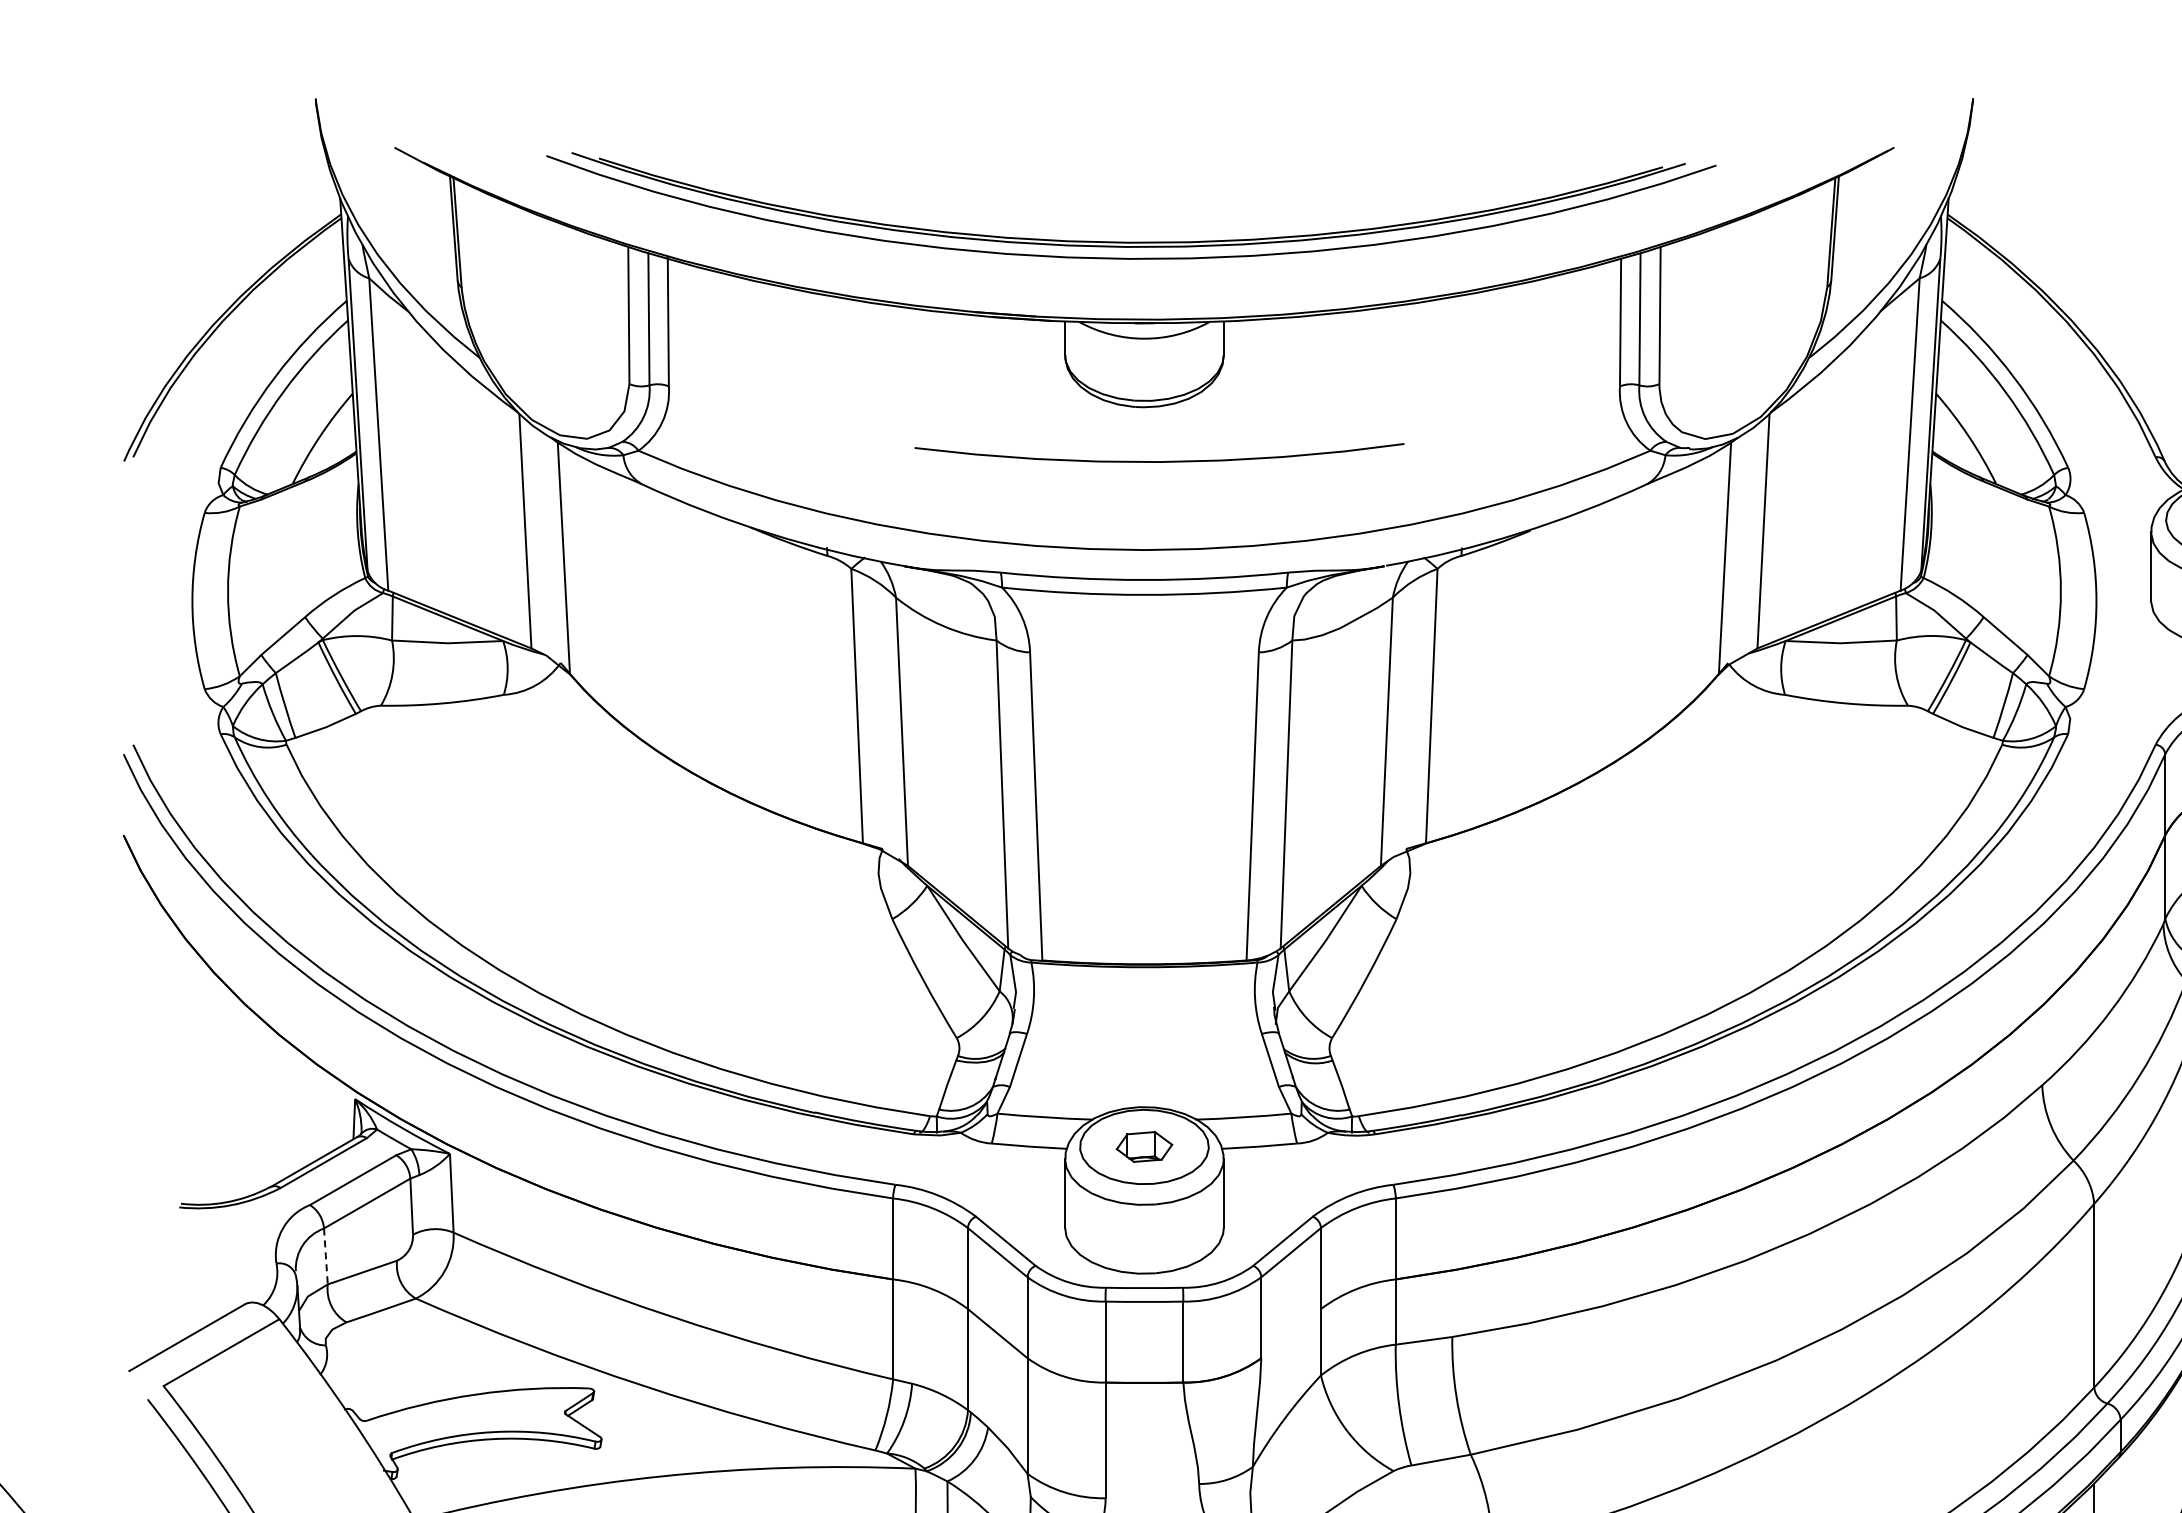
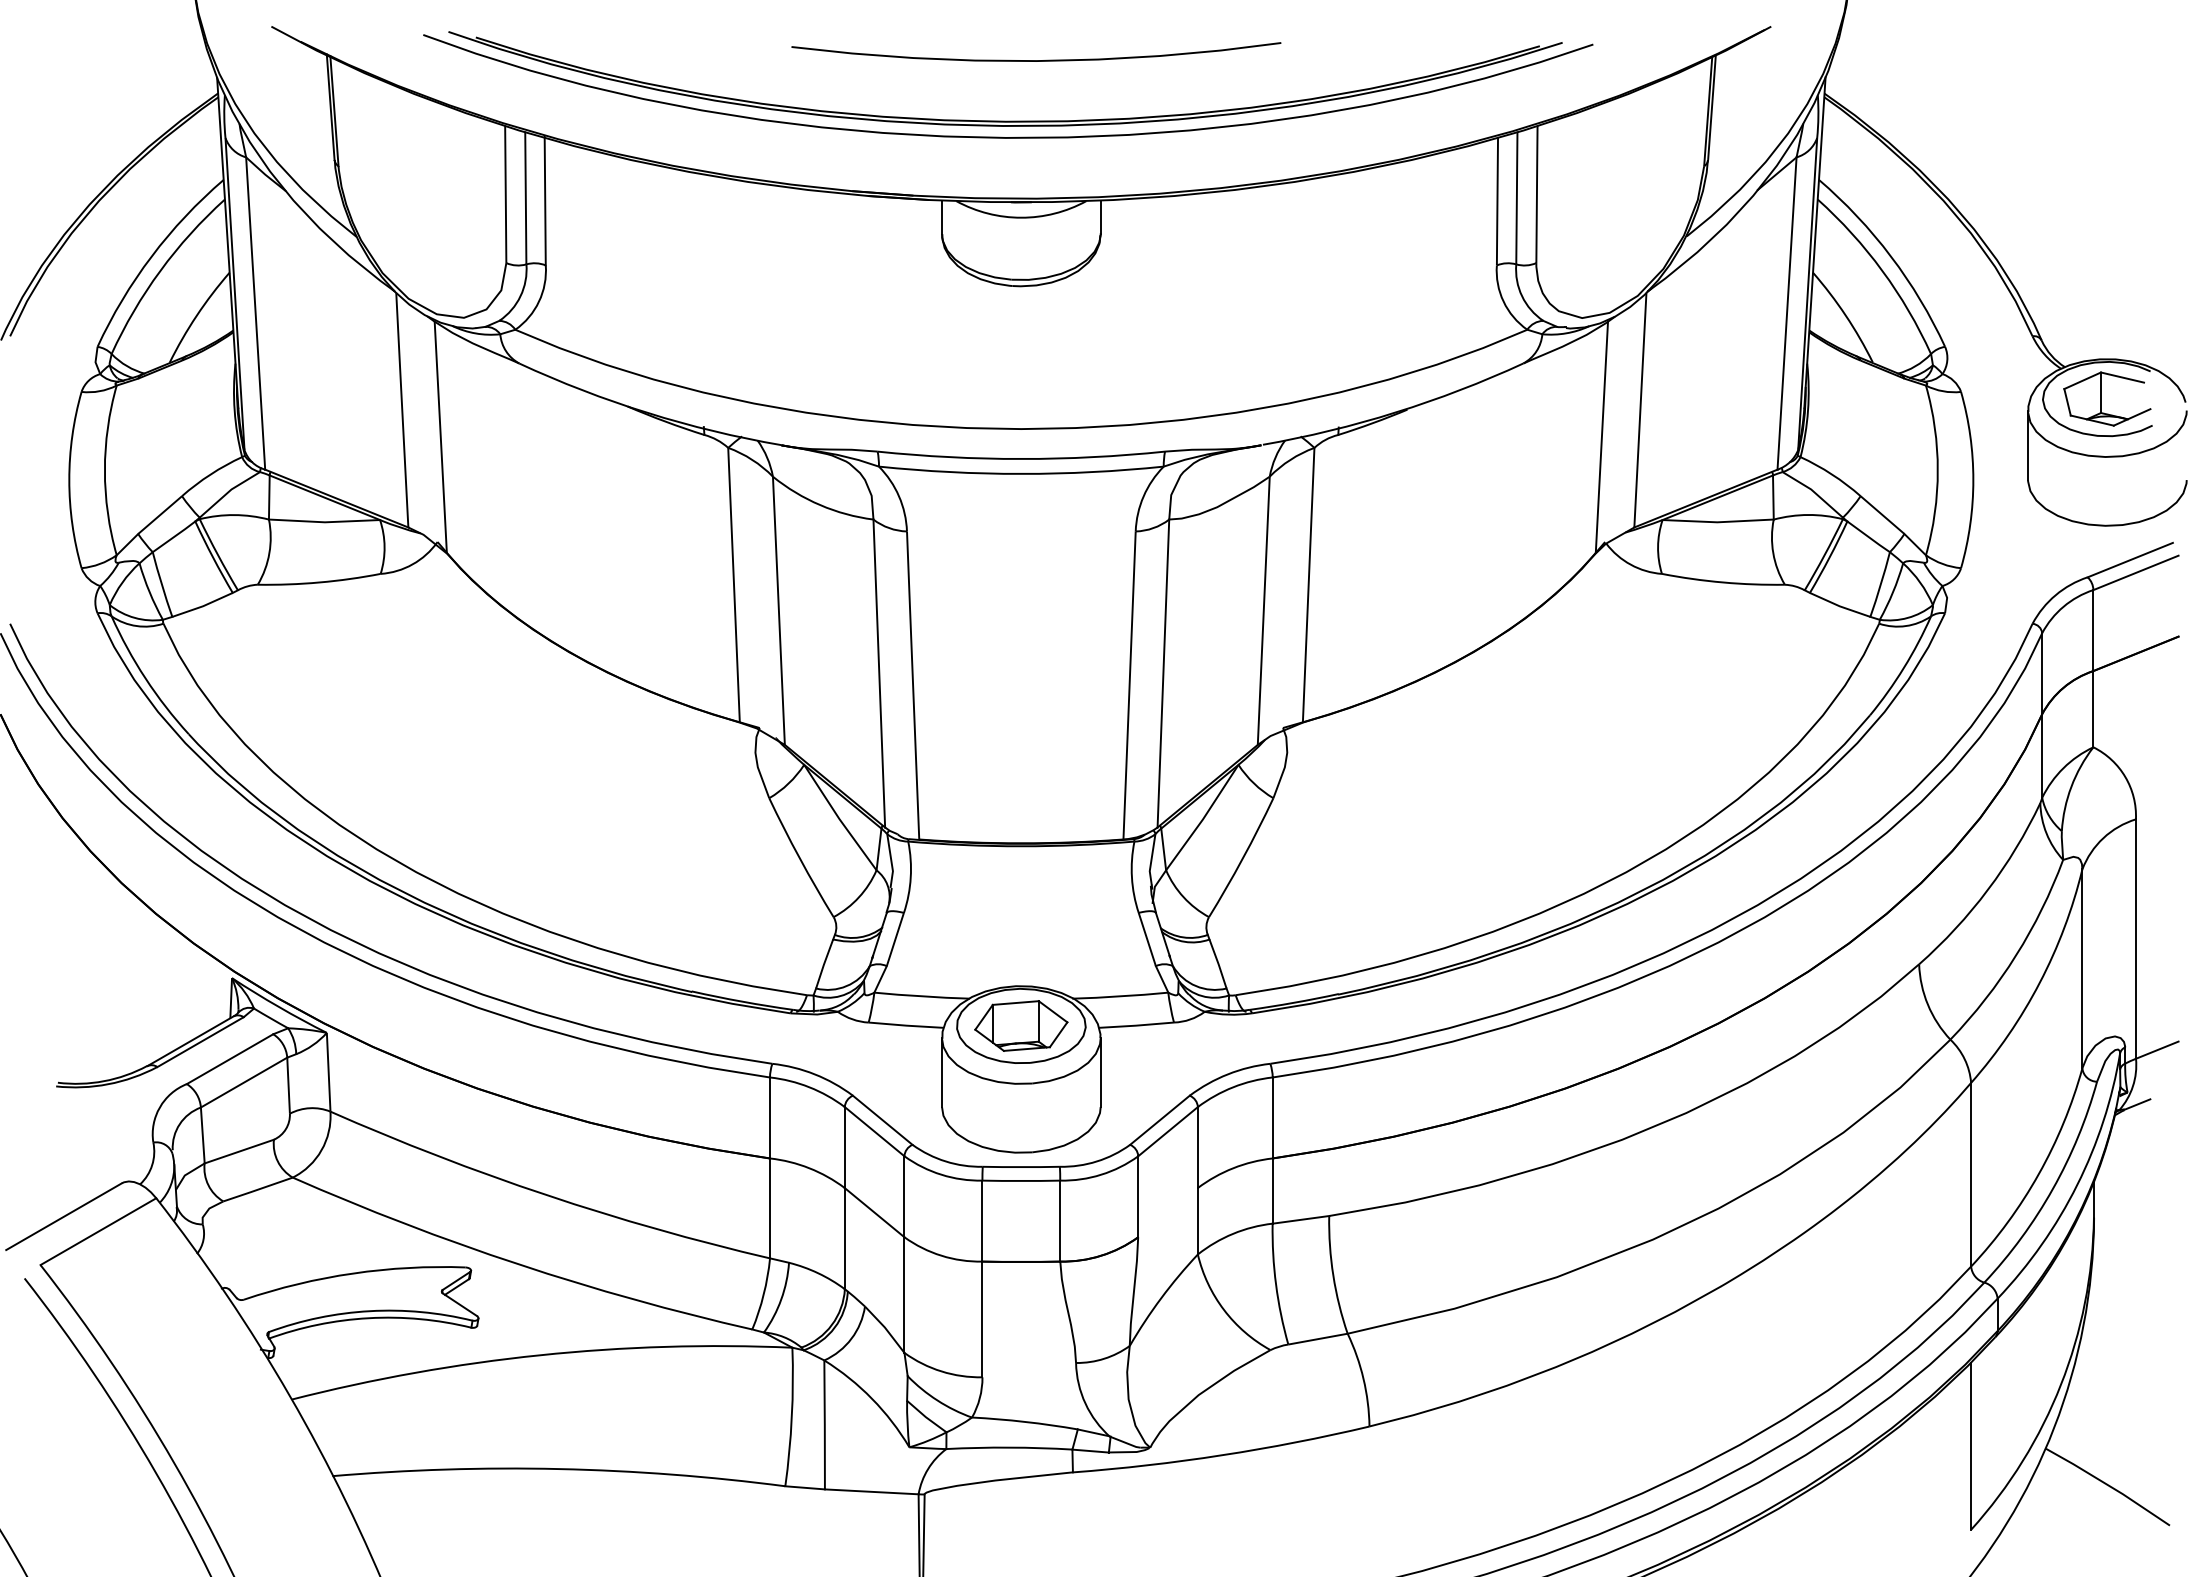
curve: (1159, 461) -> (1036, 60), moved
part: (1144, 1146) -> (1021, 1025), size x1.67
line: (325, 1256) -> (202, 1135), dashed -> solid

